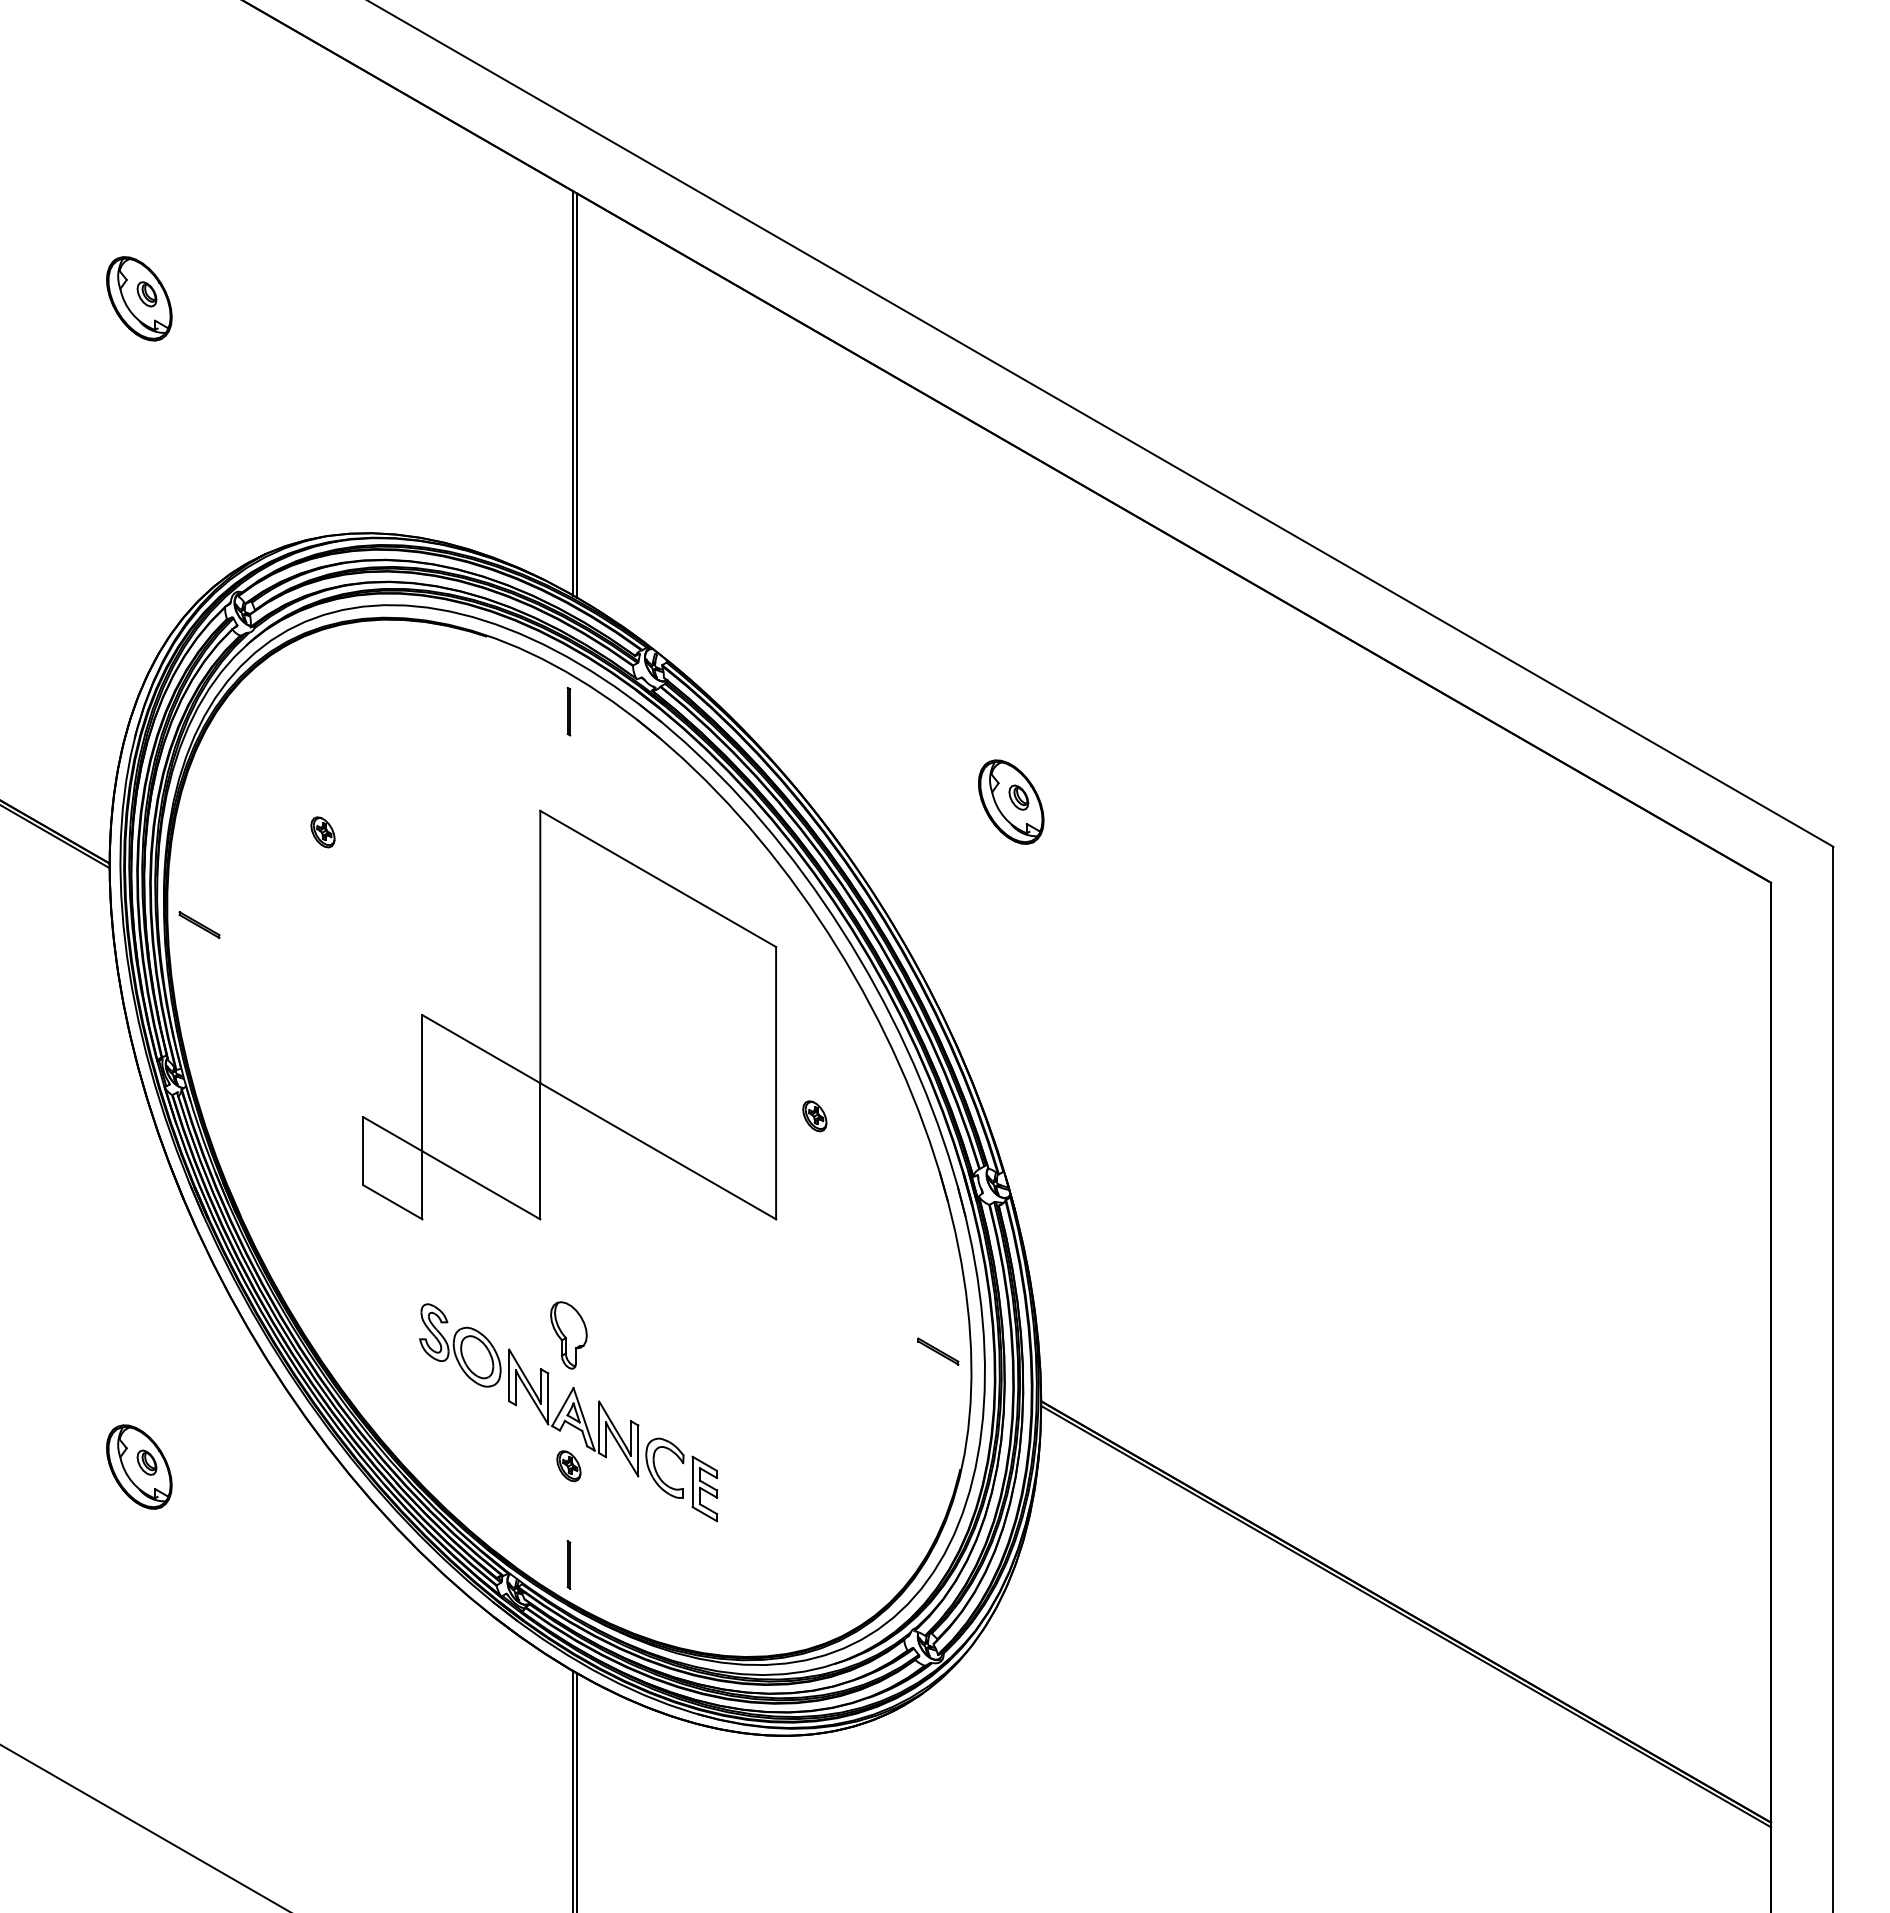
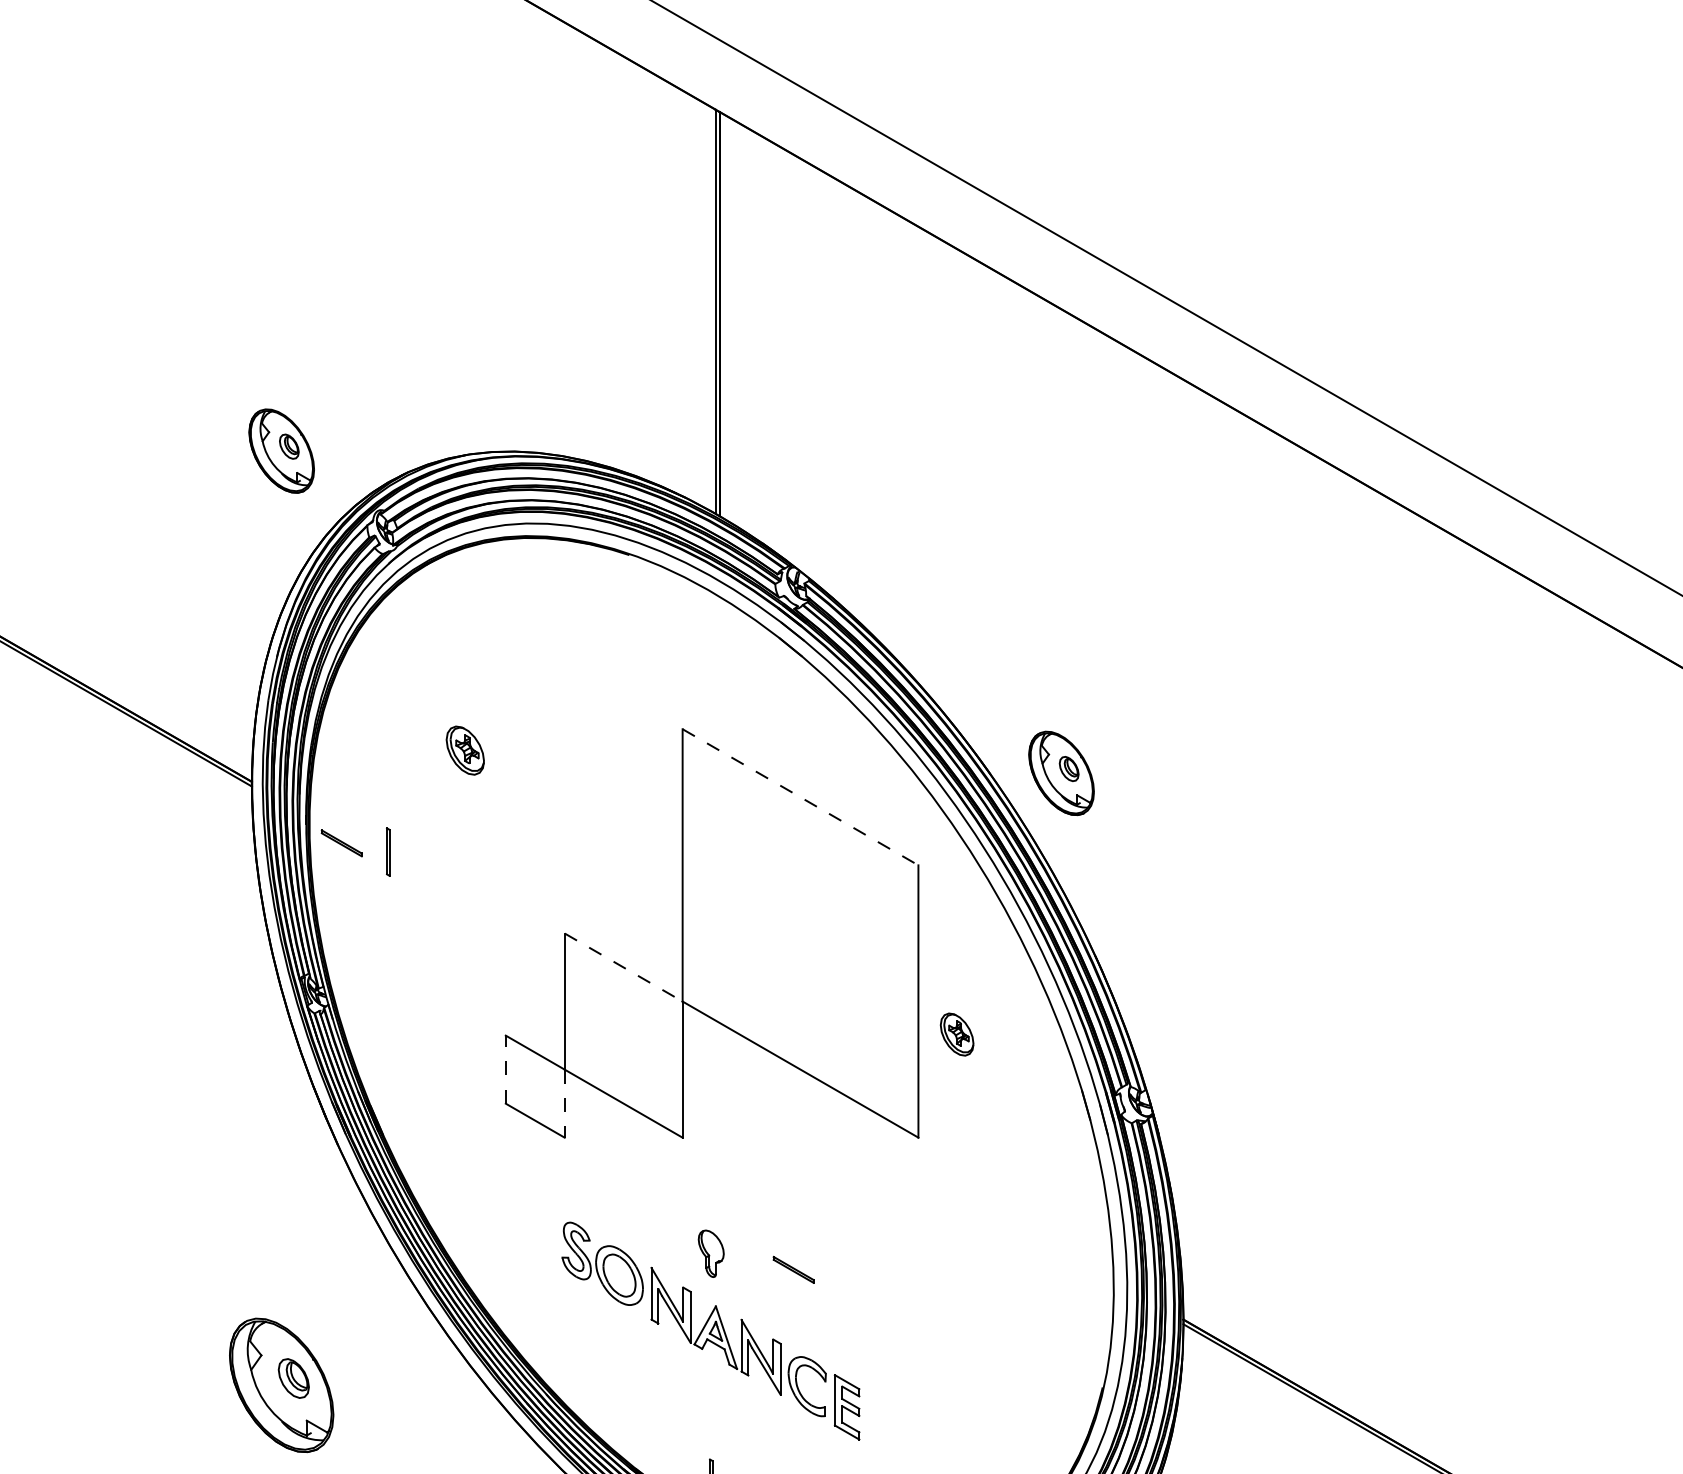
part: (139, 298) -> (281, 450), moved
part: (568, 711) -> (387, 851), moved
part: (1011, 801) -> (1061, 772), moved
part: (322, 832) -> (464, 750), size x1.6
line: (658, 879) -> (800, 797), solid -> dashed
line: (481, 1049) -> (623, 967), solid -> dashed
part: (814, 1116) -> (956, 1034), size x1.4
line: (363, 1150) -> (505, 1068), solid -> dashed
line: (422, 1185) -> (564, 1103), solid -> dashed
part: (568, 1335) -> (710, 1253), size x0.7
part: (938, 1351) -> (793, 1269), moved
part: (139, 1466) -> (281, 1384), size x1.6
part: (568, 1466) -> (710, 1384), removed

